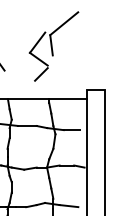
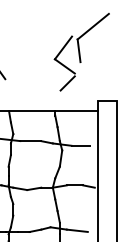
part: (53, 46) -> (81, 52), moved

